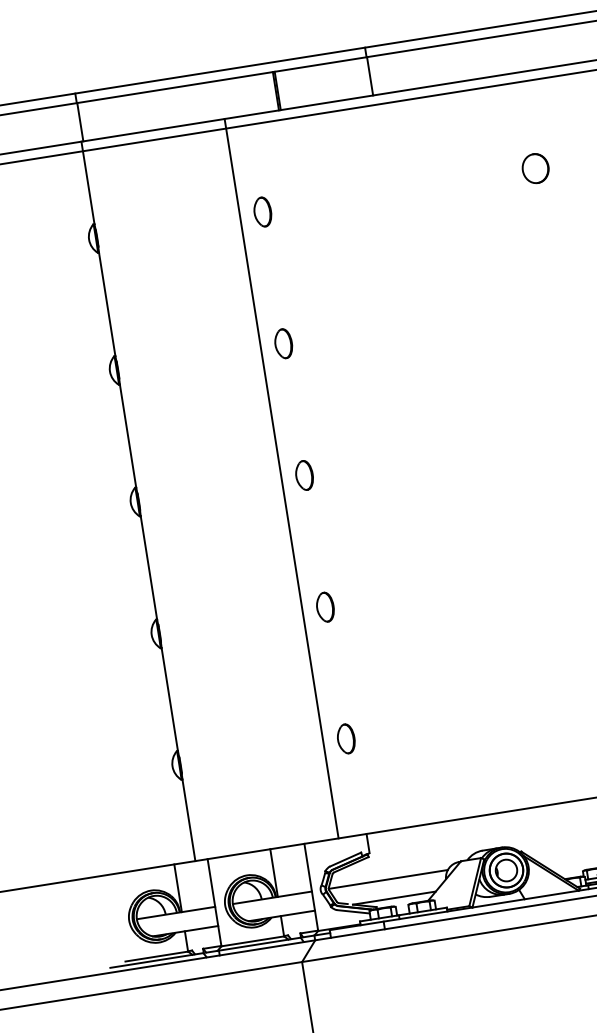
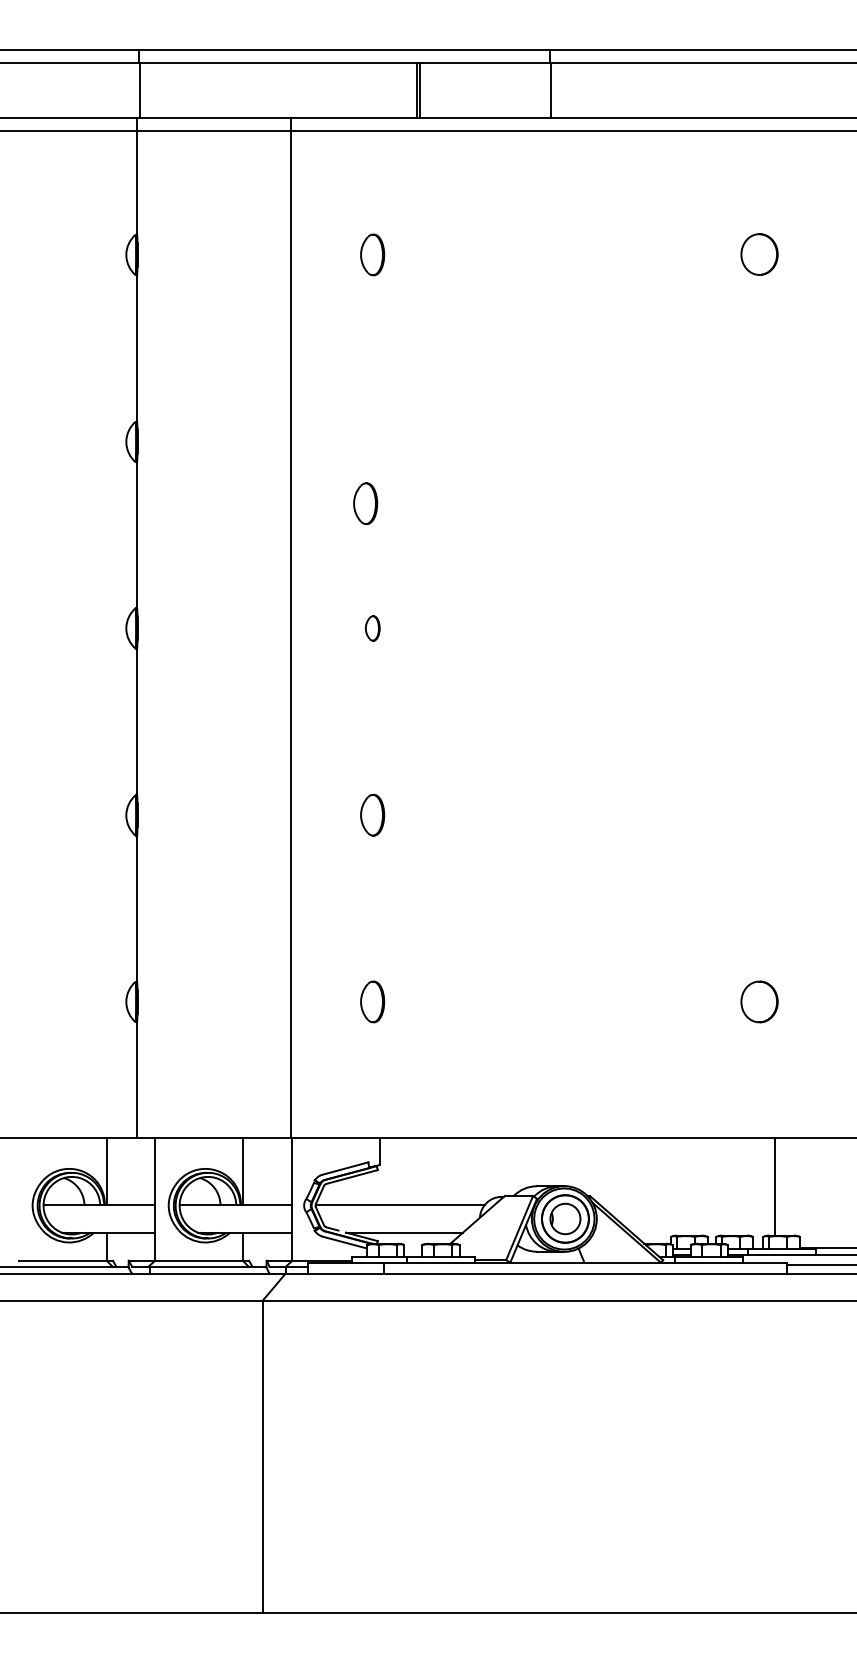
part: (283, 343) -> (365, 503), moved
part: (304, 475) -> (372, 628), size x0.6
line: (281, 478) -> (291, 627), moved

